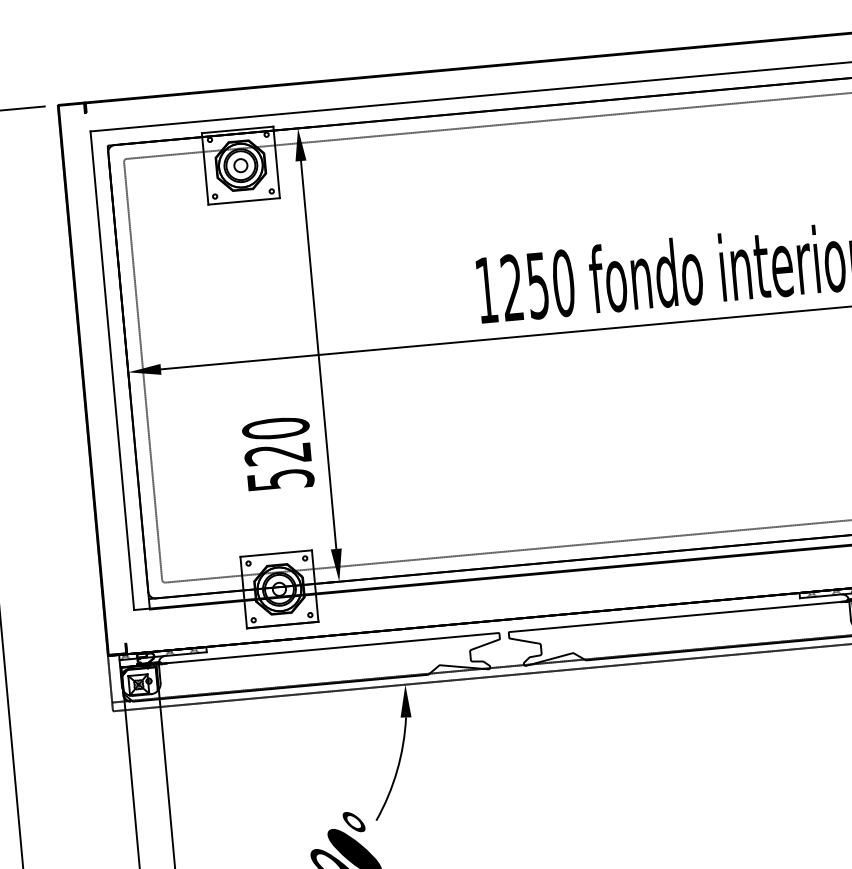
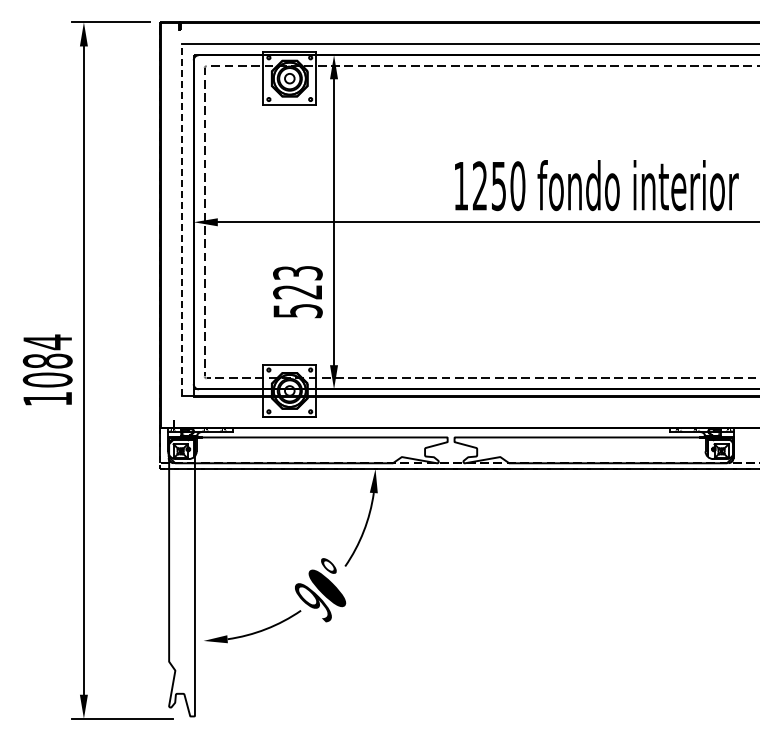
line: (112, 369) -> (182, 219), solid -> dashed
text: (275, 427) -> (297, 272), 520 -> 523

